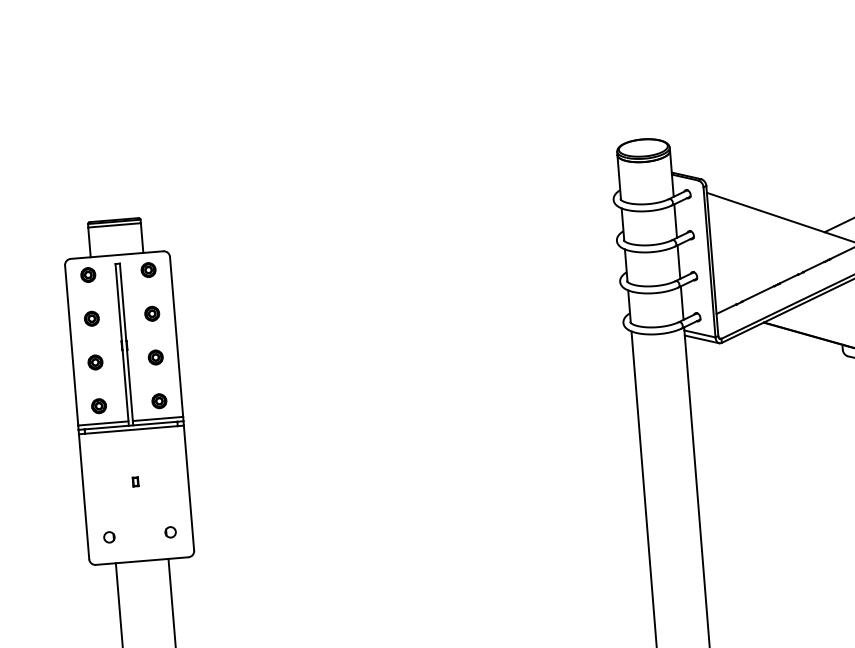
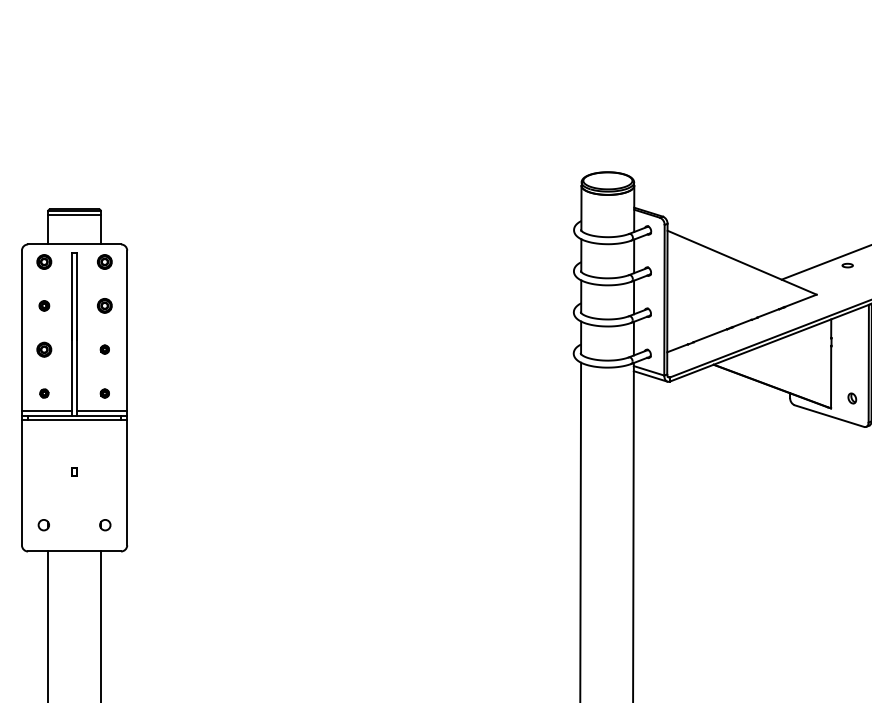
part: (92, 318) -> (44, 305), size x0.7
part: (155, 357) -> (104, 349), size x0.6
part: (159, 401) -> (104, 393), size x0.6
part: (99, 406) -> (44, 393), size x0.6

